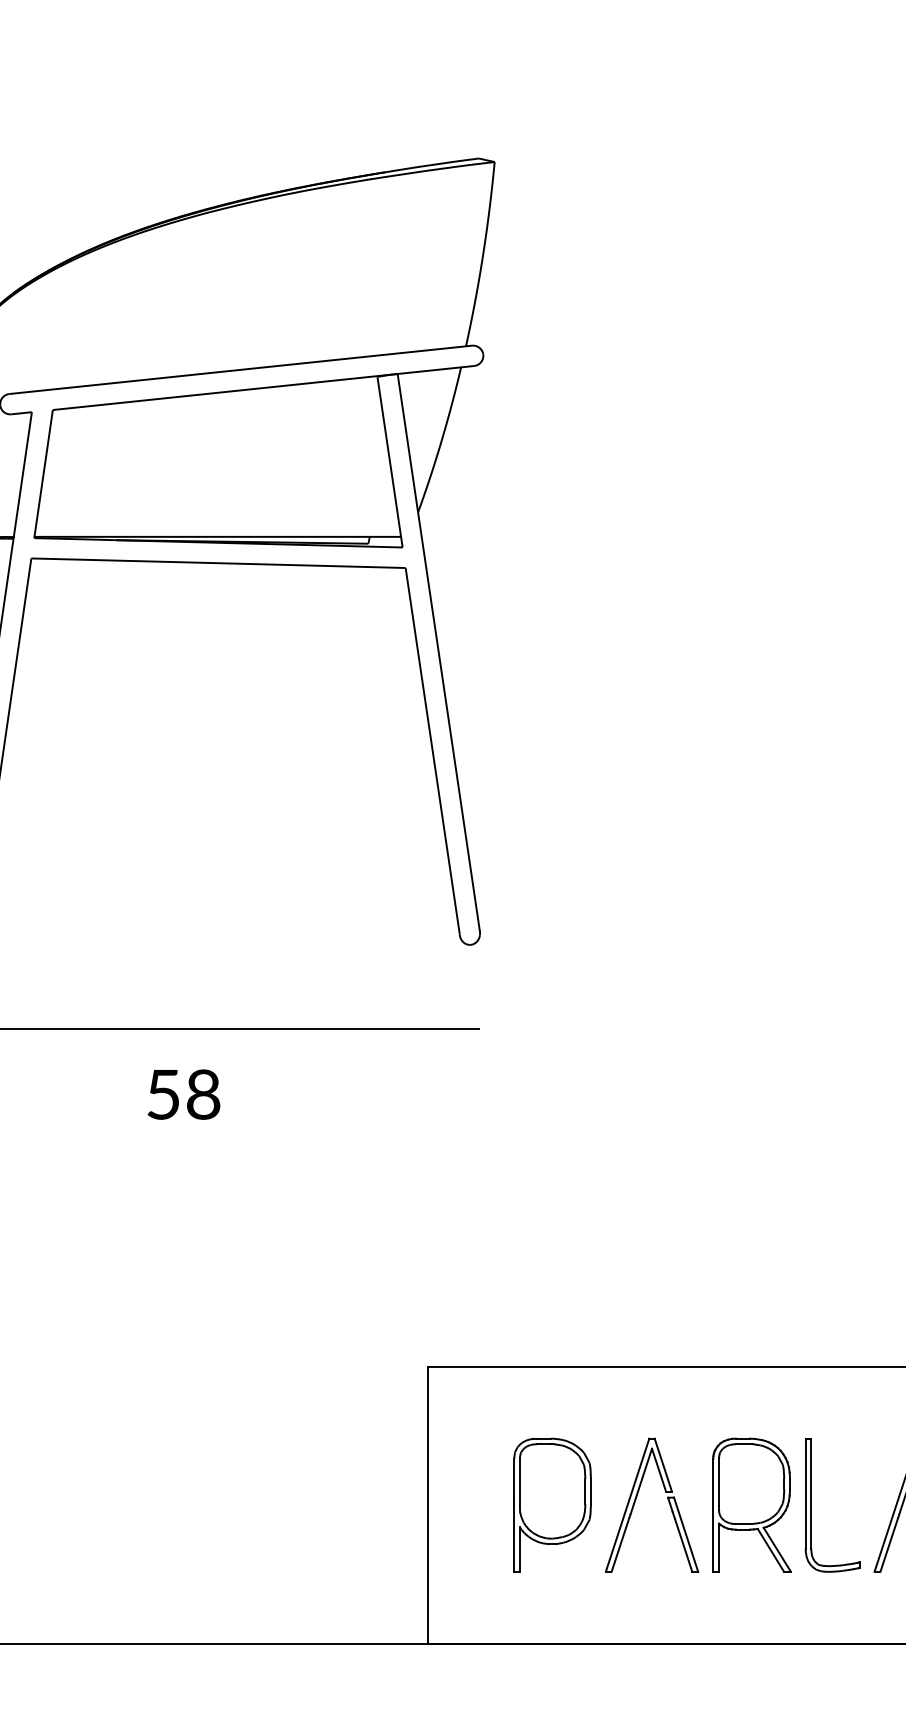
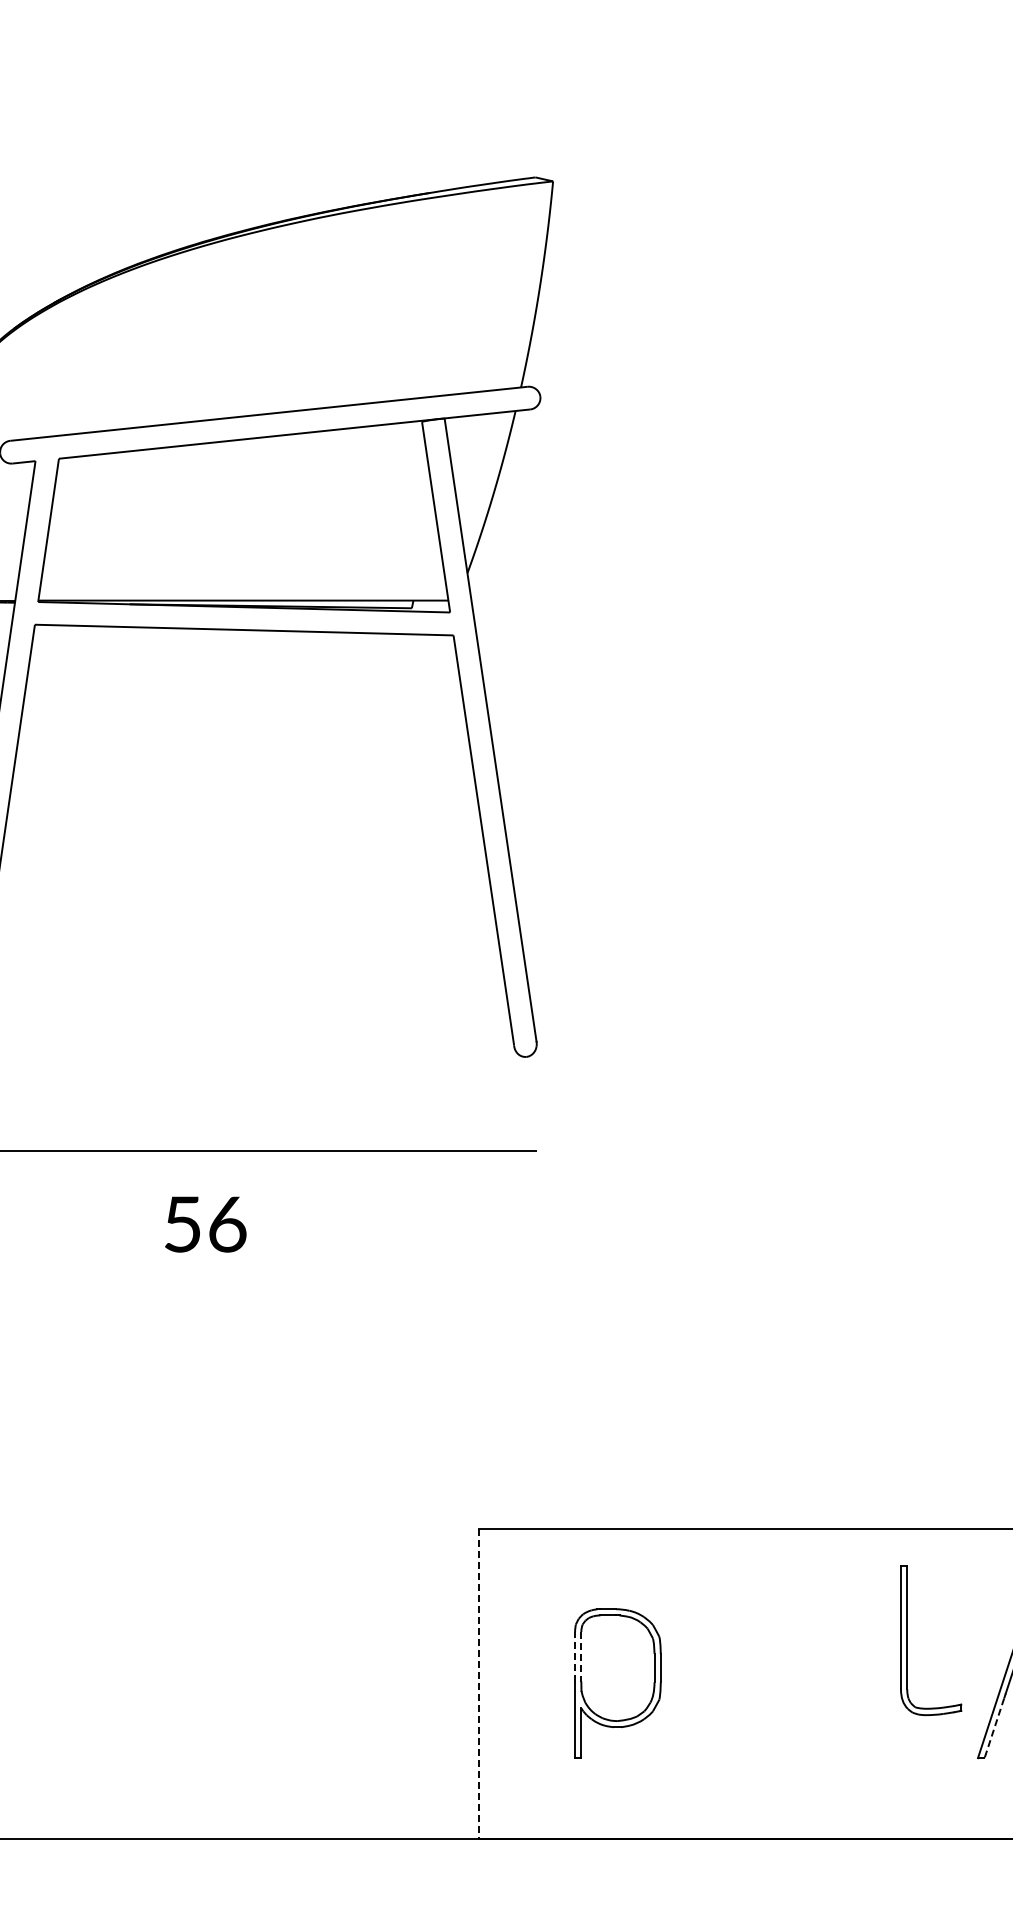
text: (203, 1094) -> (227, 1224), 58 -> 56
line: (514, 1480) -> (575, 1656), solid -> dashed
line: (520, 1481) -> (581, 1657), solid -> dashed
part: (636, 1500) -> (711, 1678), removed
line: (427, 1505) -> (478, 1684), solid -> dashed
part: (751, 1505) -> (840, 1683), removed
part: (811, 1505) -> (907, 1640), moved
line: (889, 1545) -> (994, 1728), solid -> dashed

